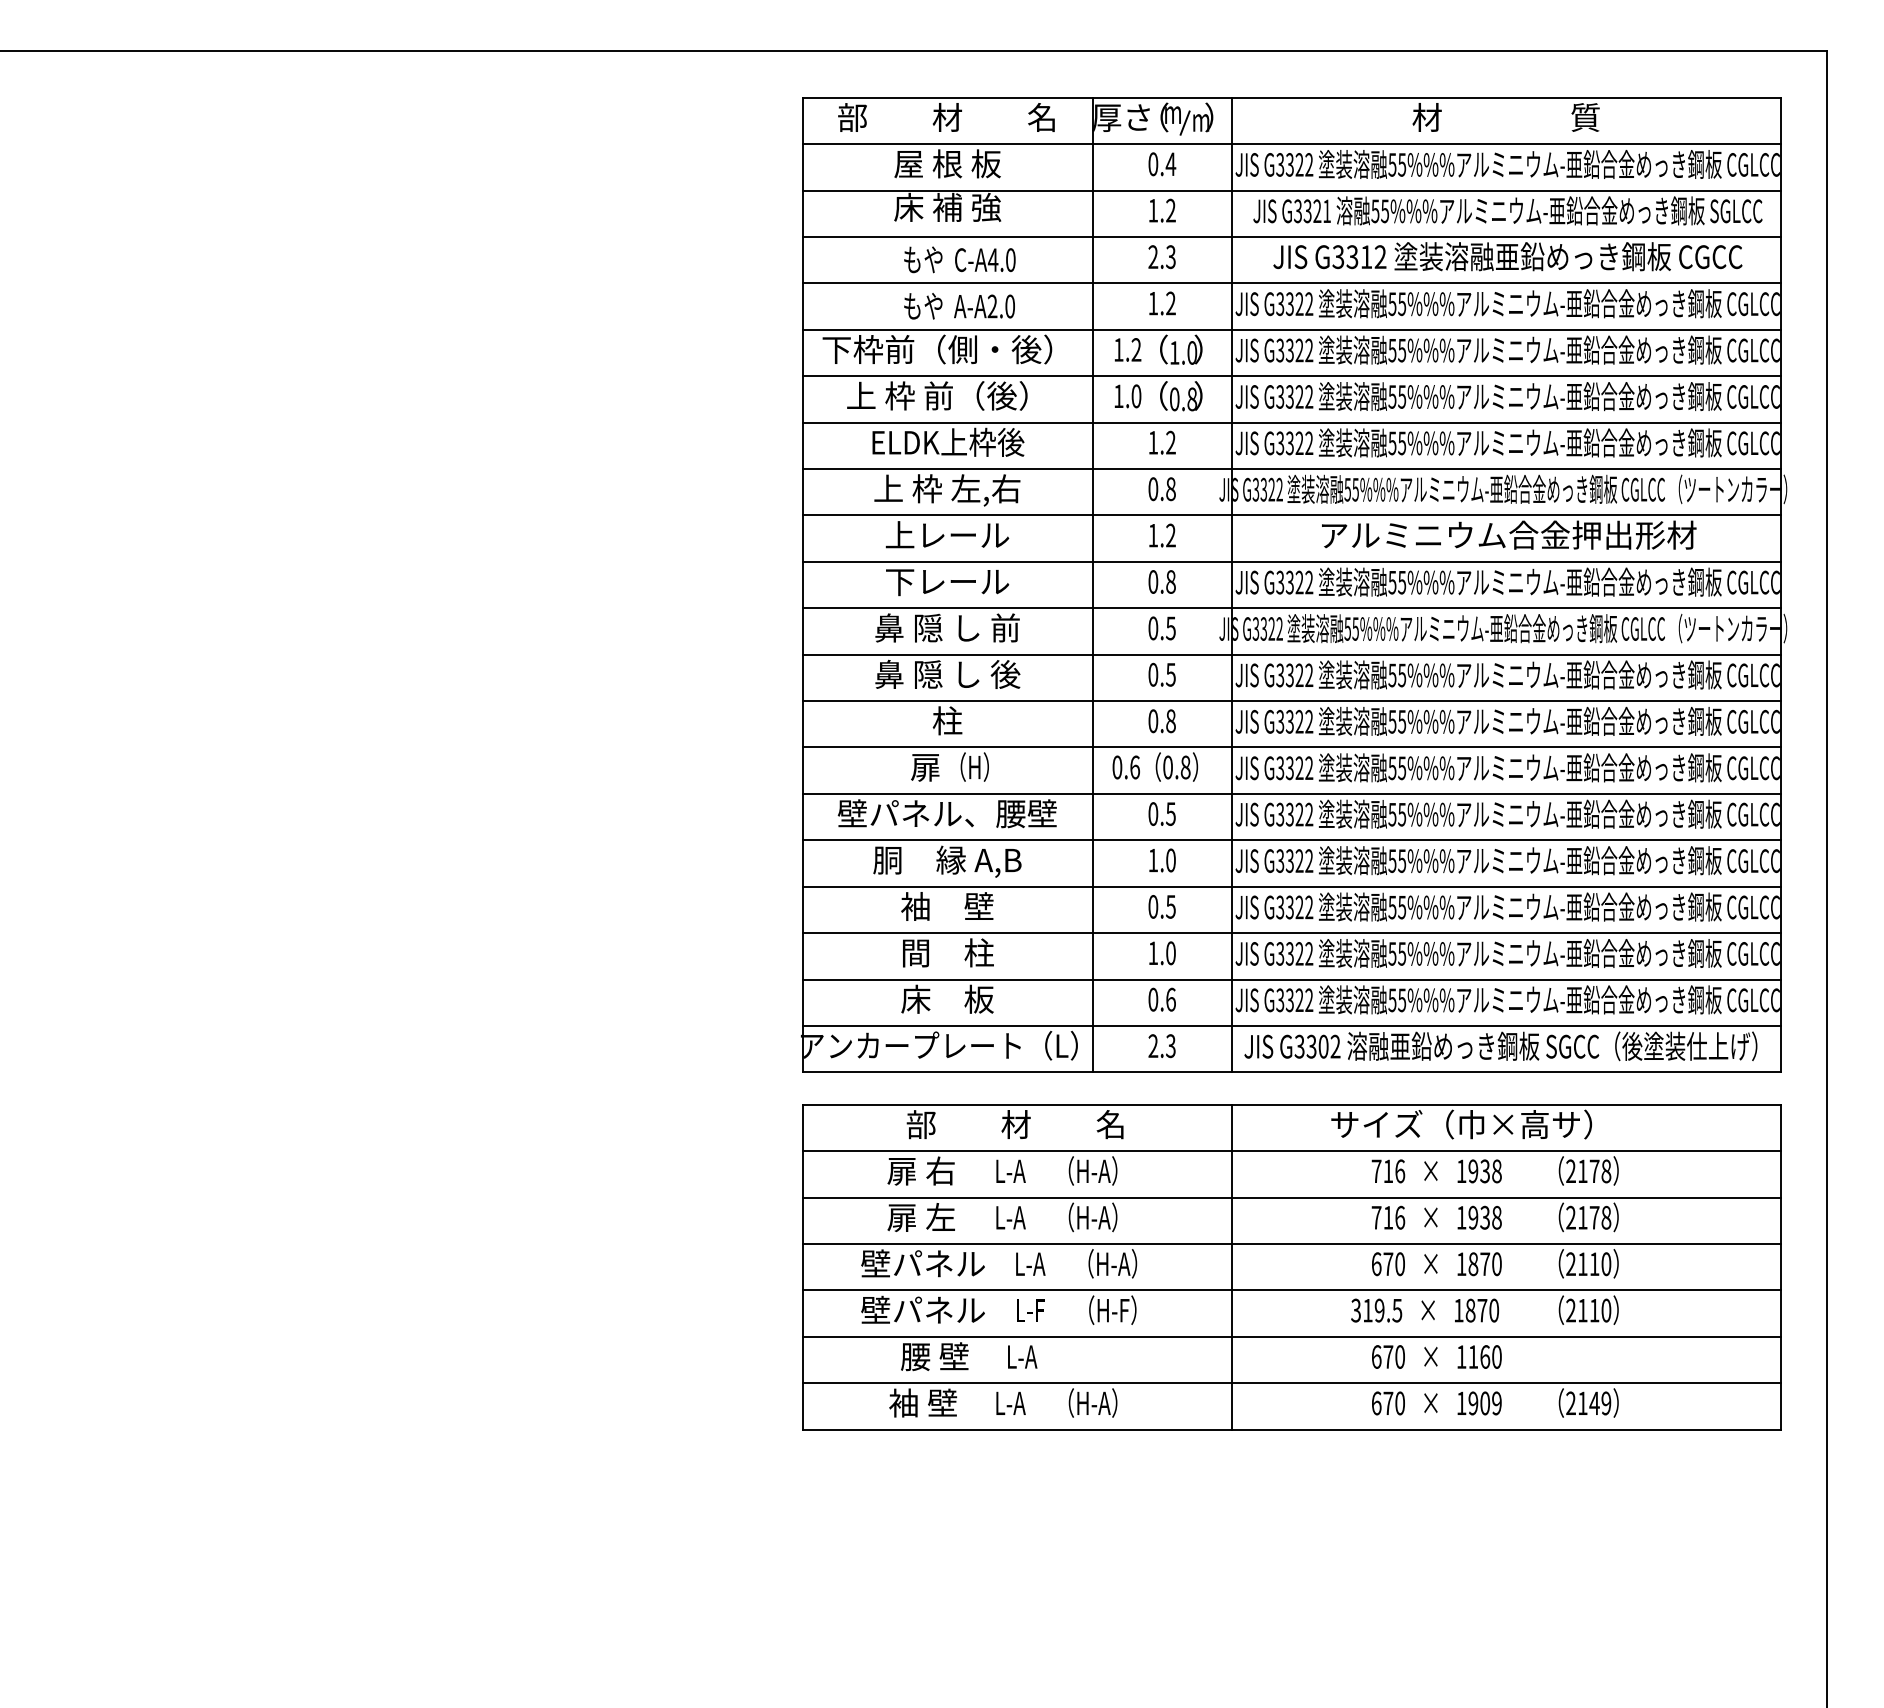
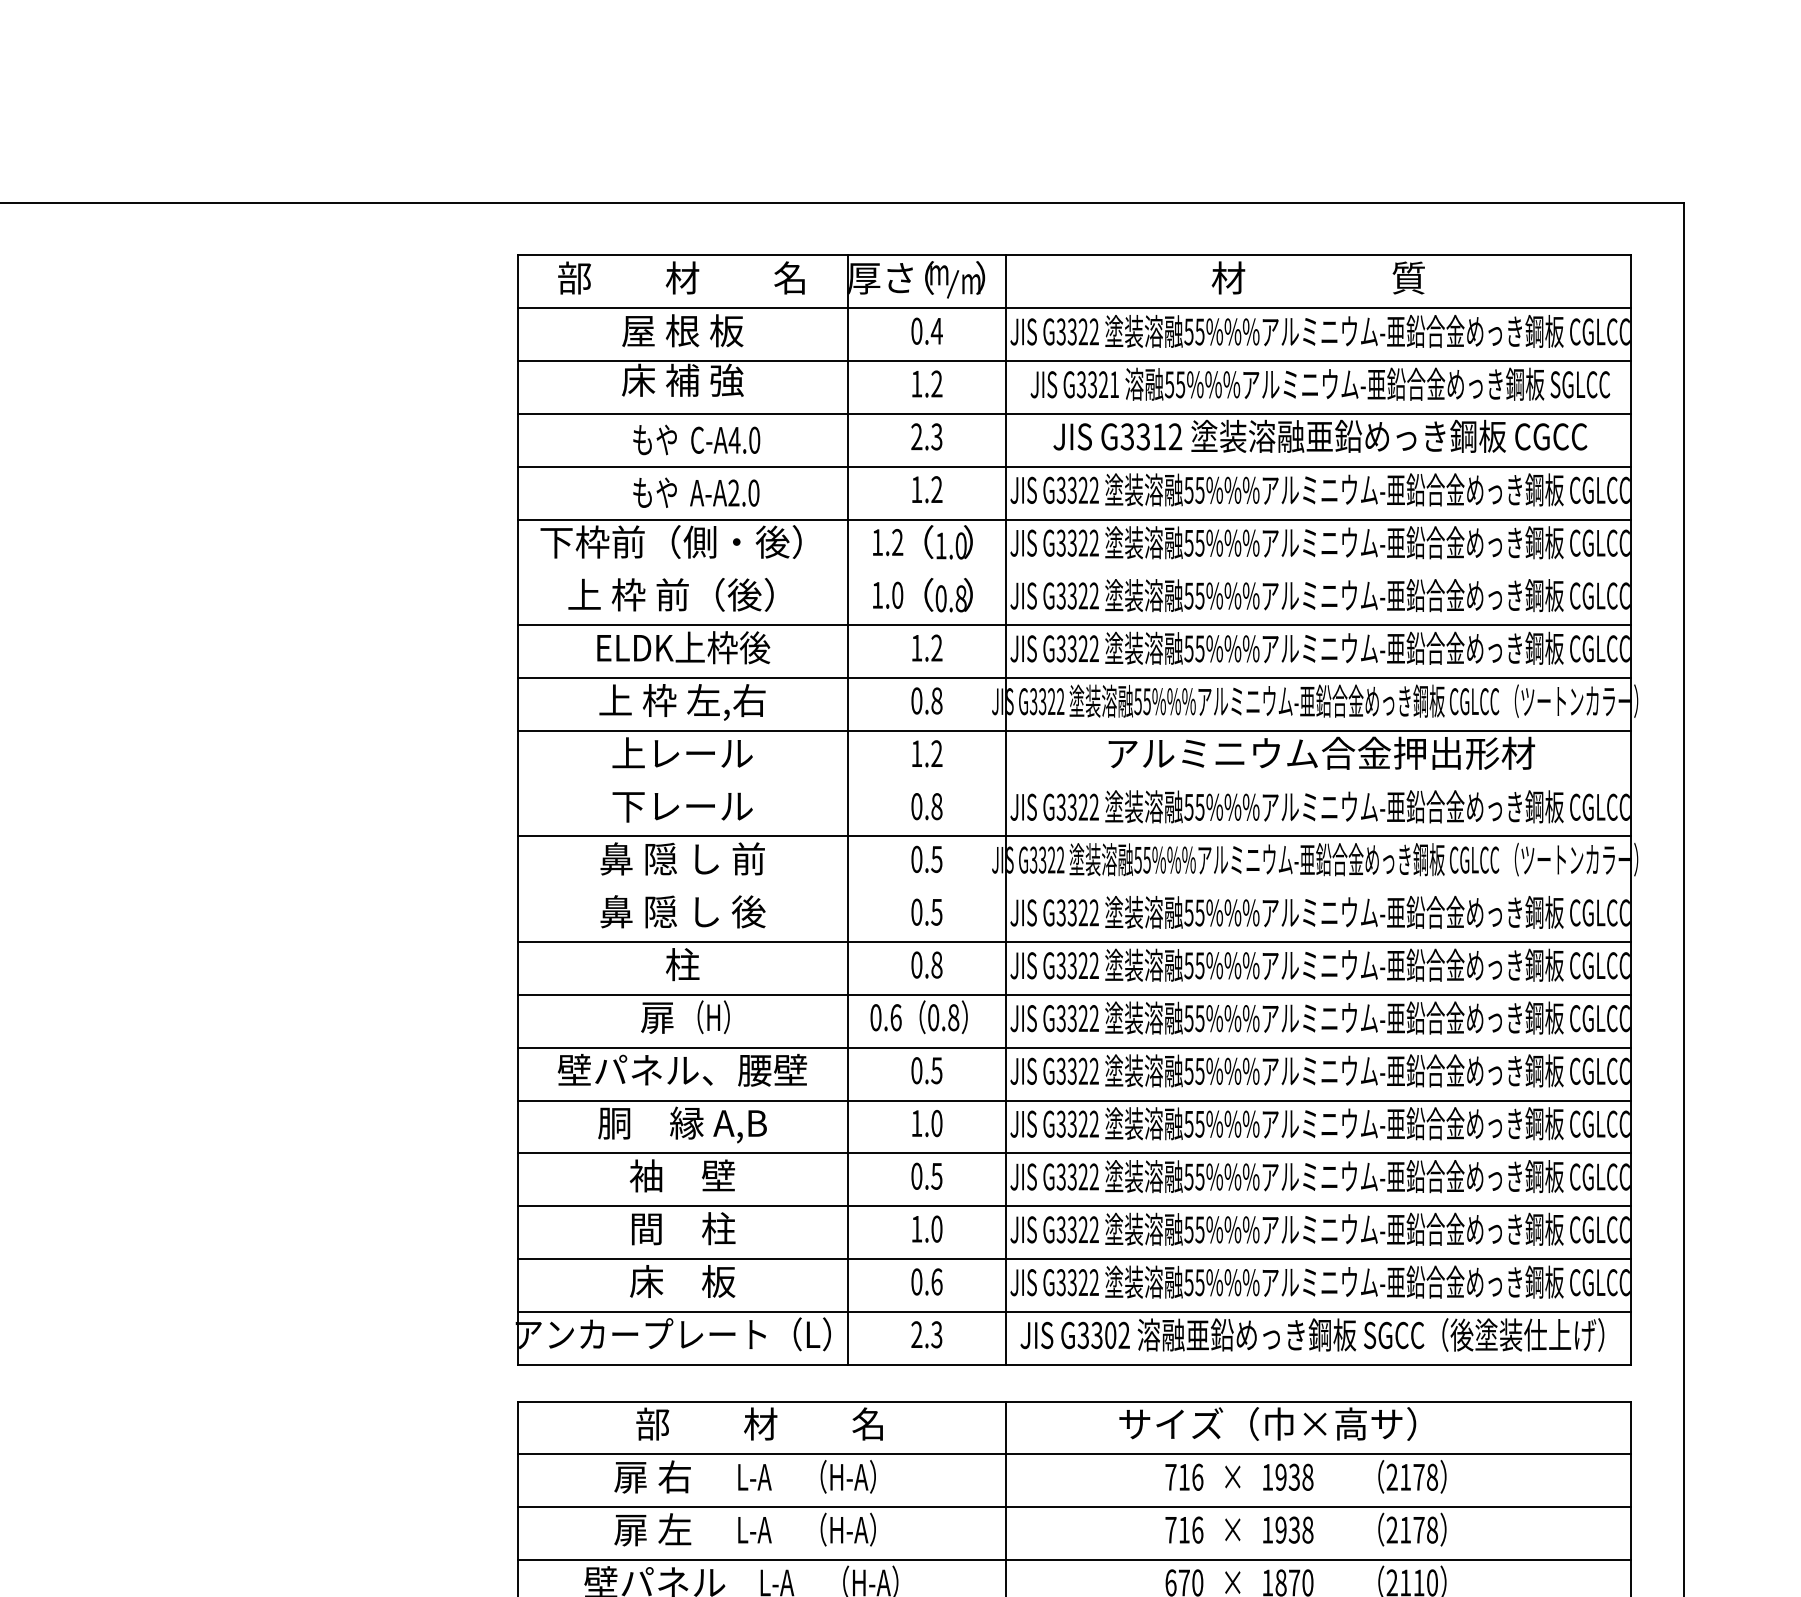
line: (1291, 376) -> (1074, 572), removed
line: (1291, 561) -> (1074, 783), removed
line: (1291, 654) -> (1074, 889), removed

